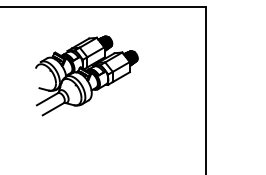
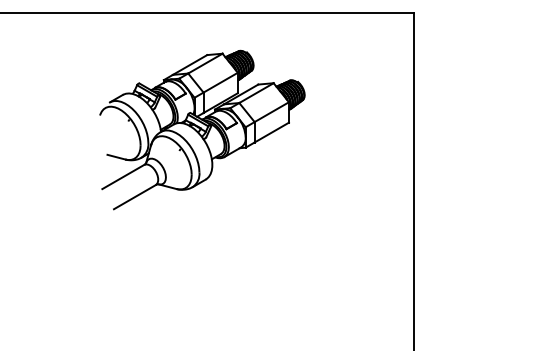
part: (86, 75) -> (201, 129), moved

